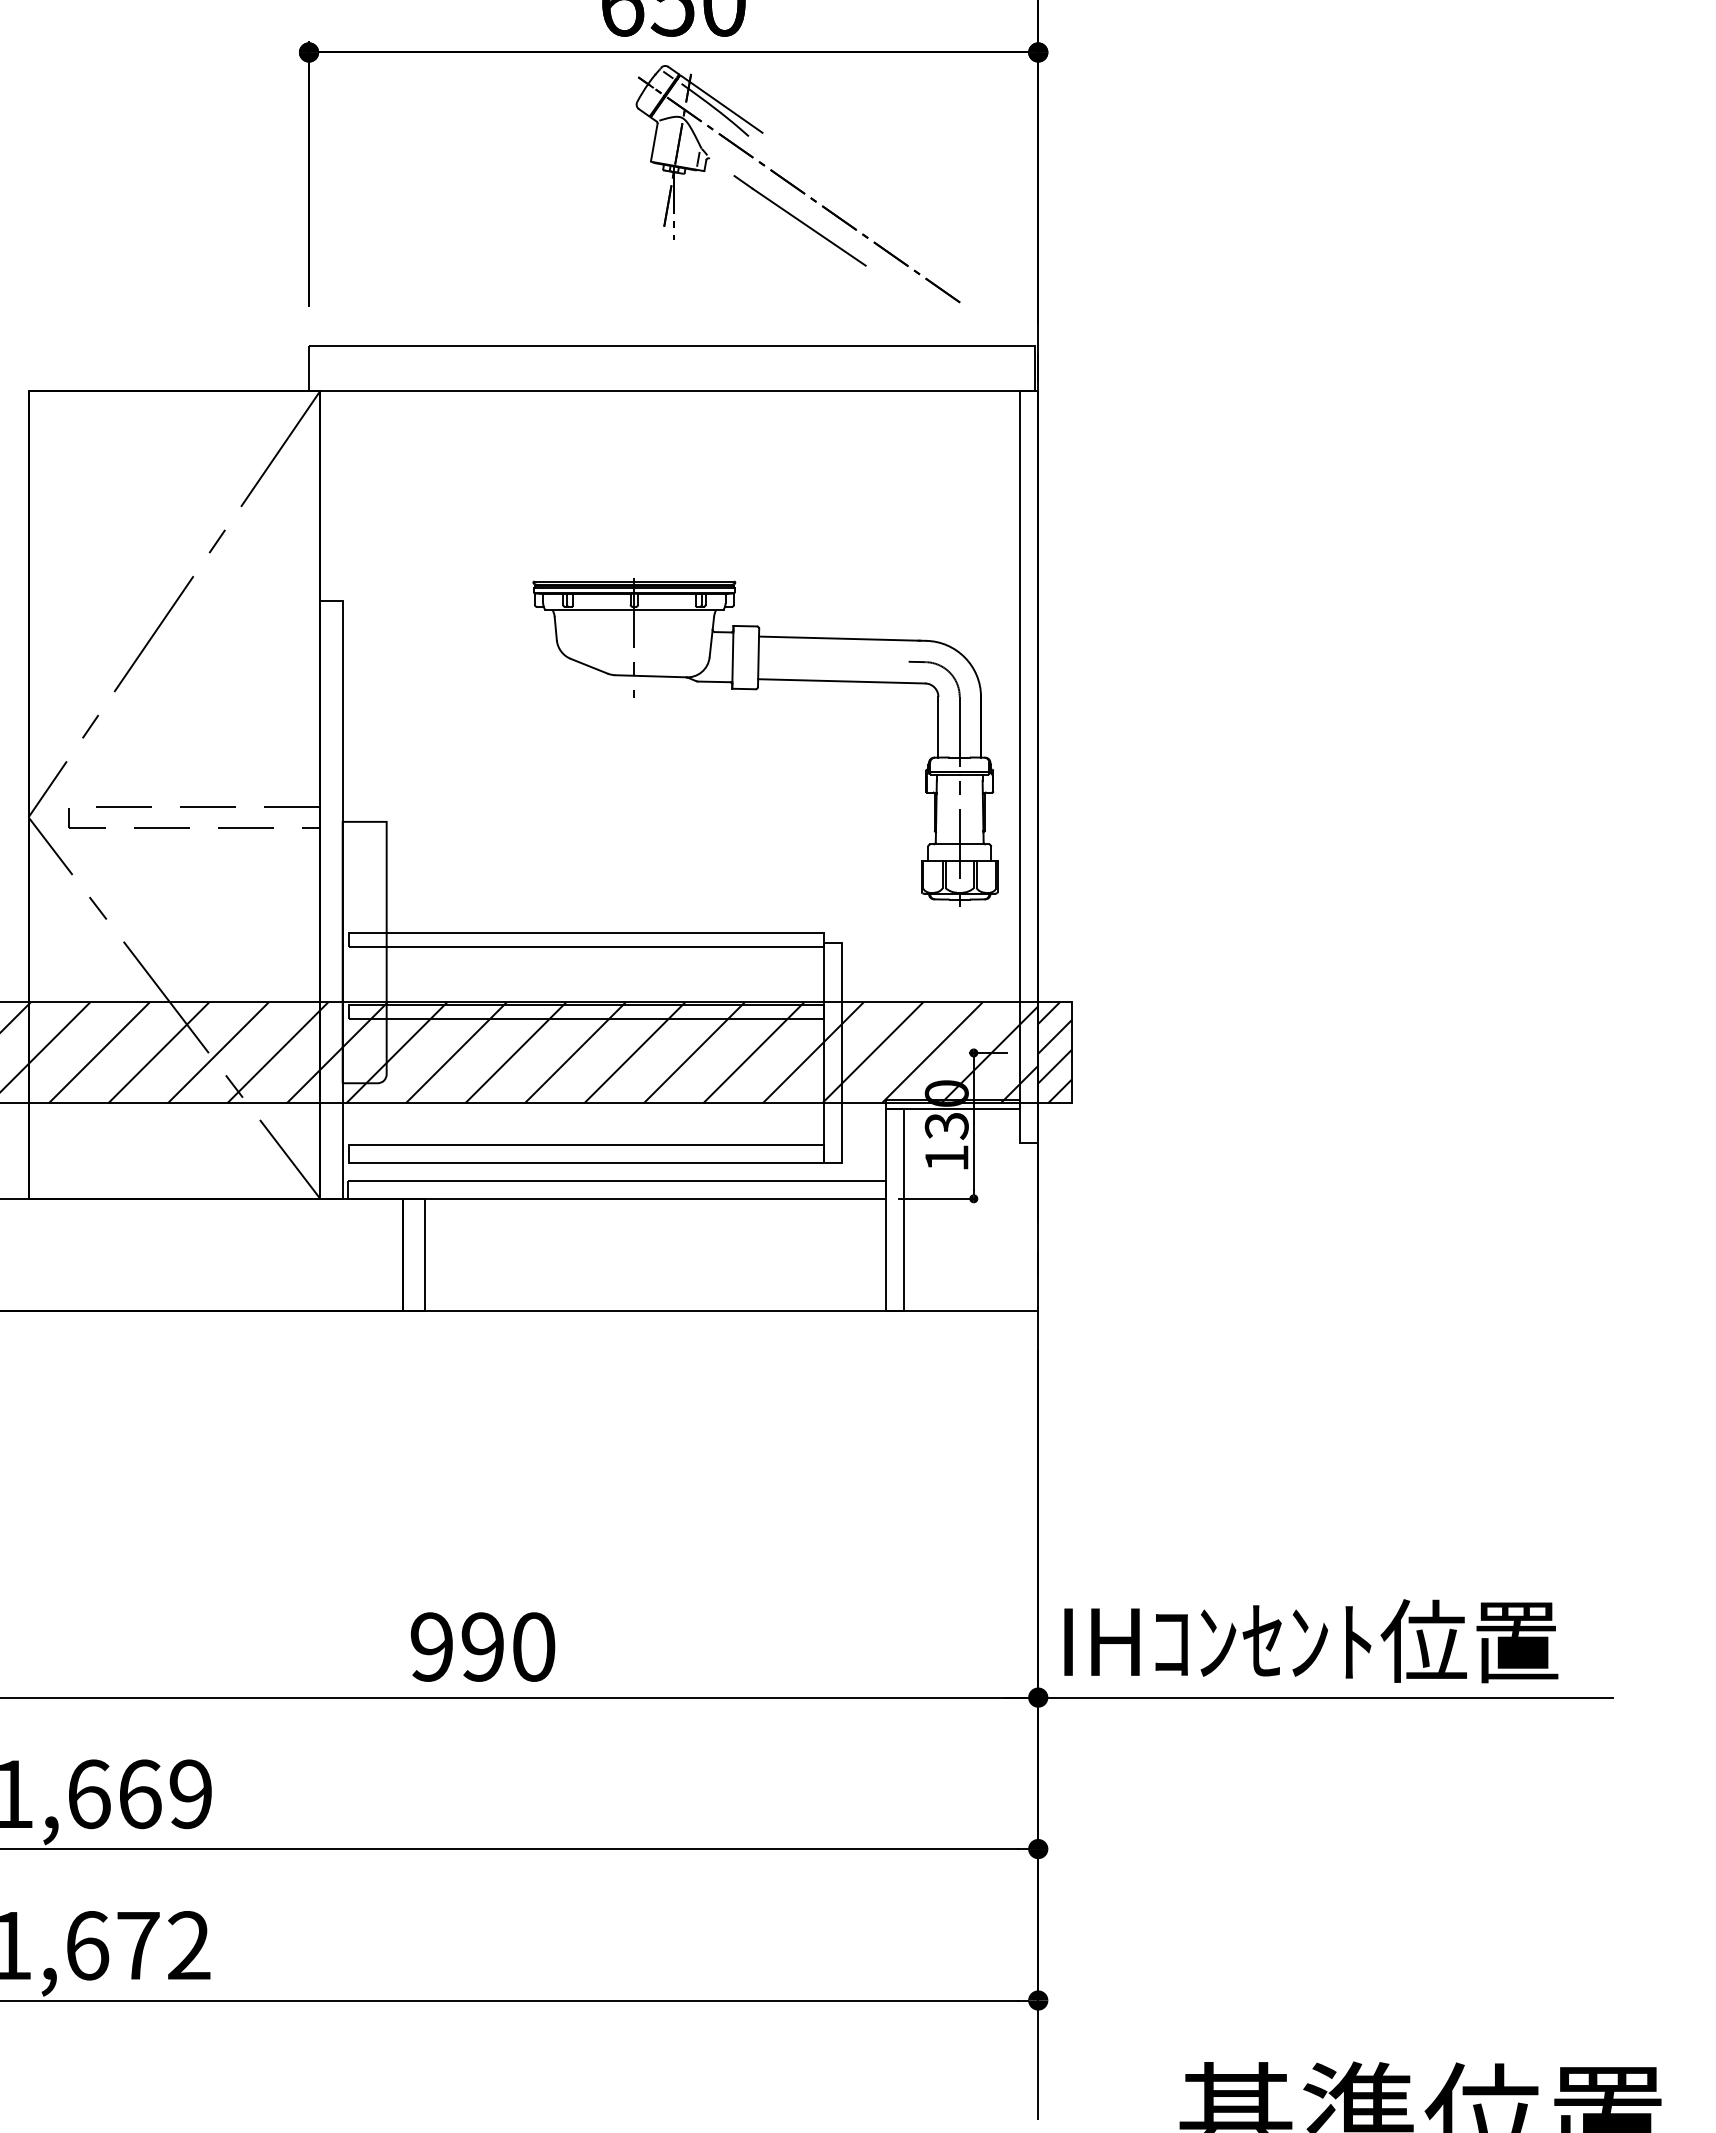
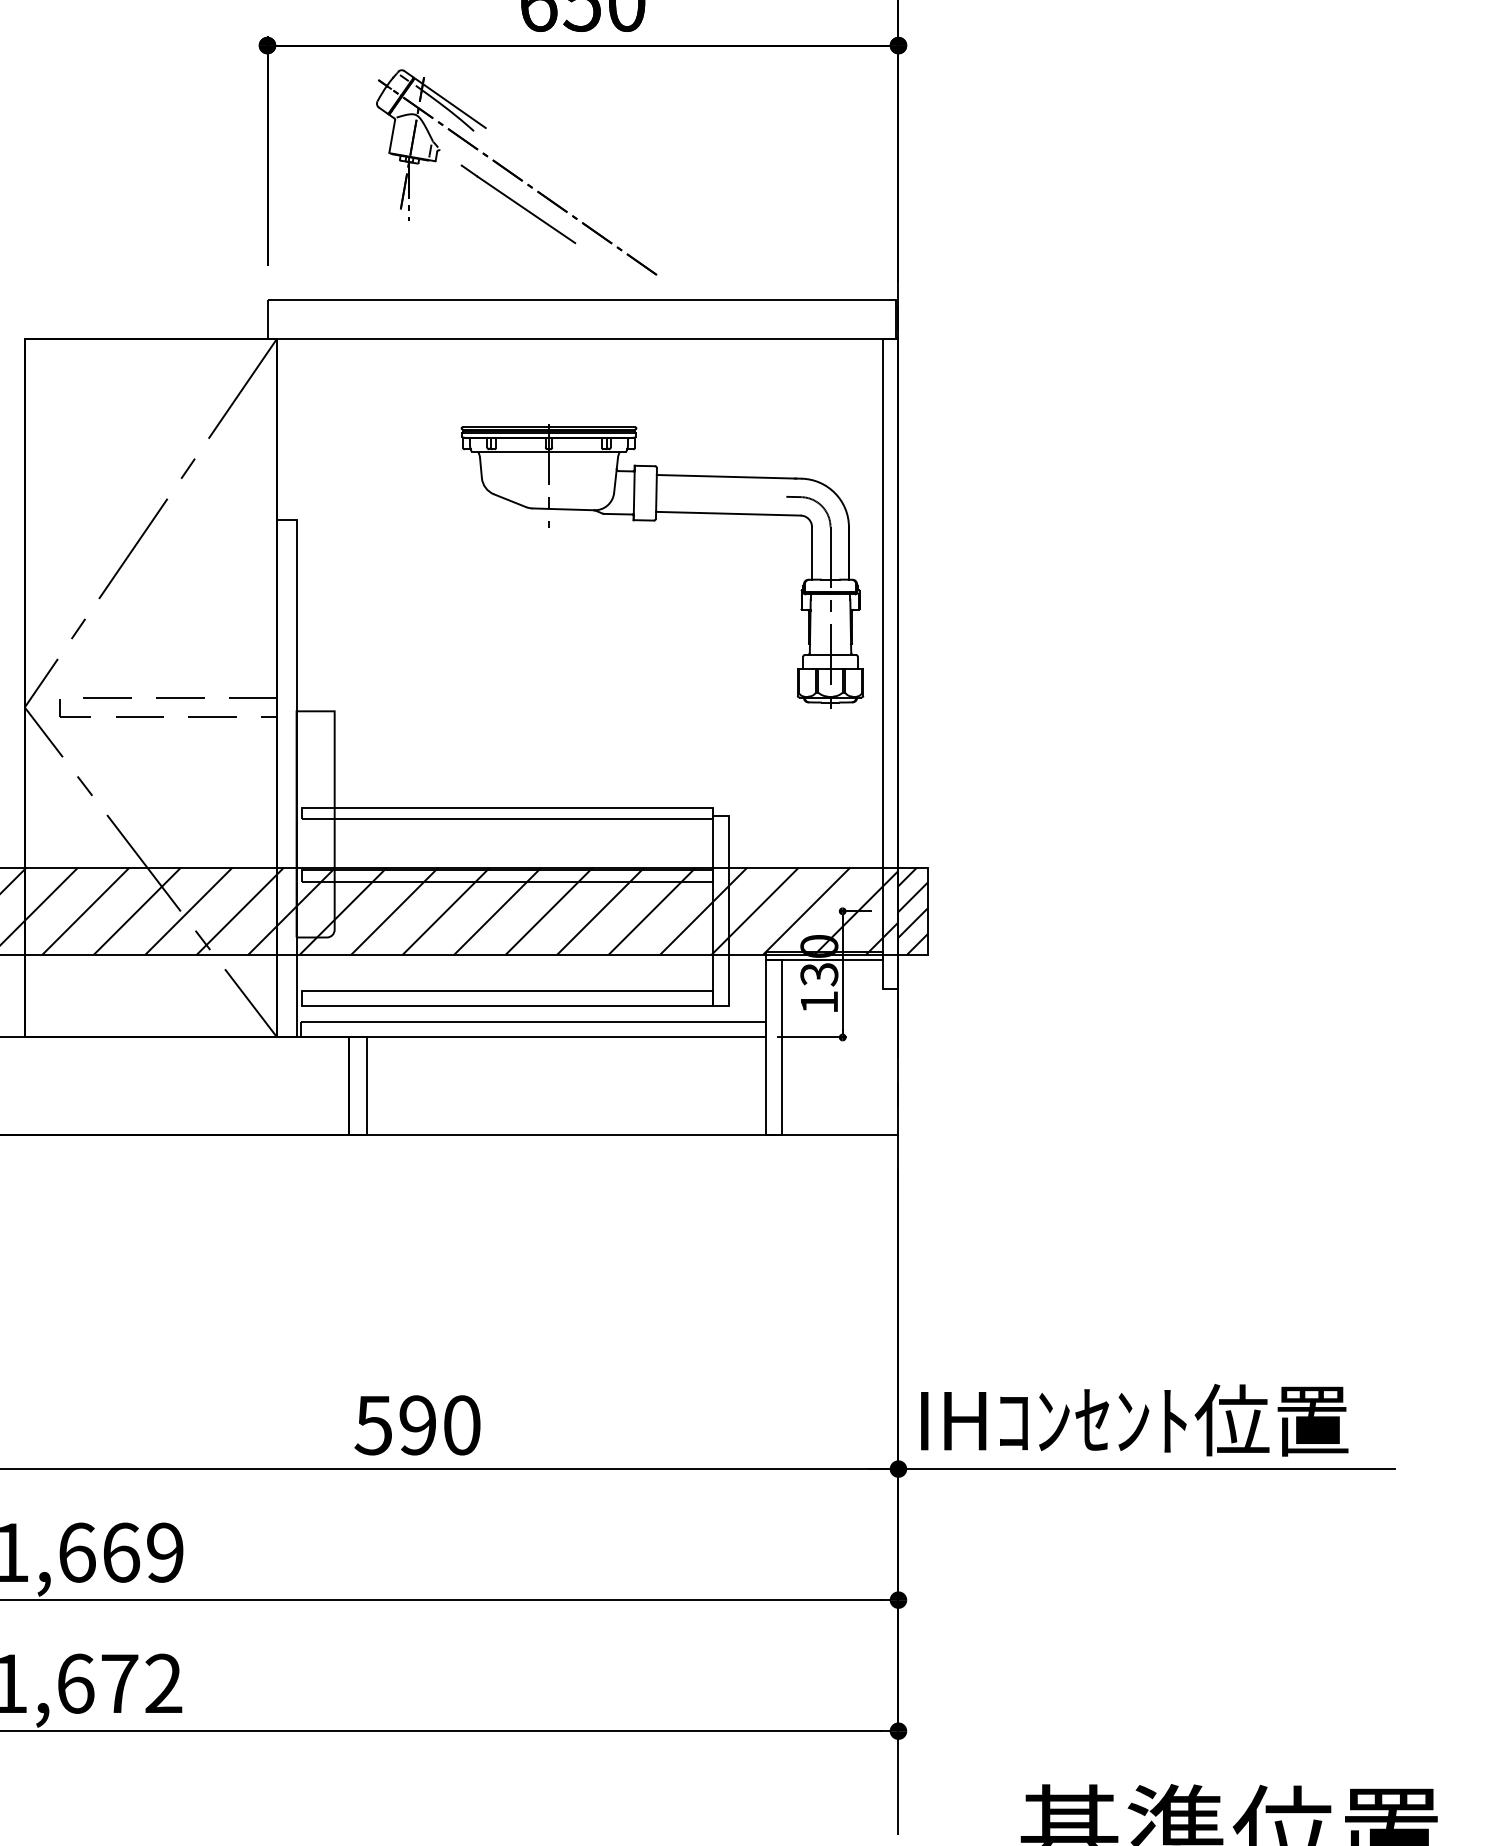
part: (797, 184) -> (516, 172), moved
part: (757, 690) -> (655, 521), moved
text: (430, 1647) -> (372, 1425), 990 -> 590

